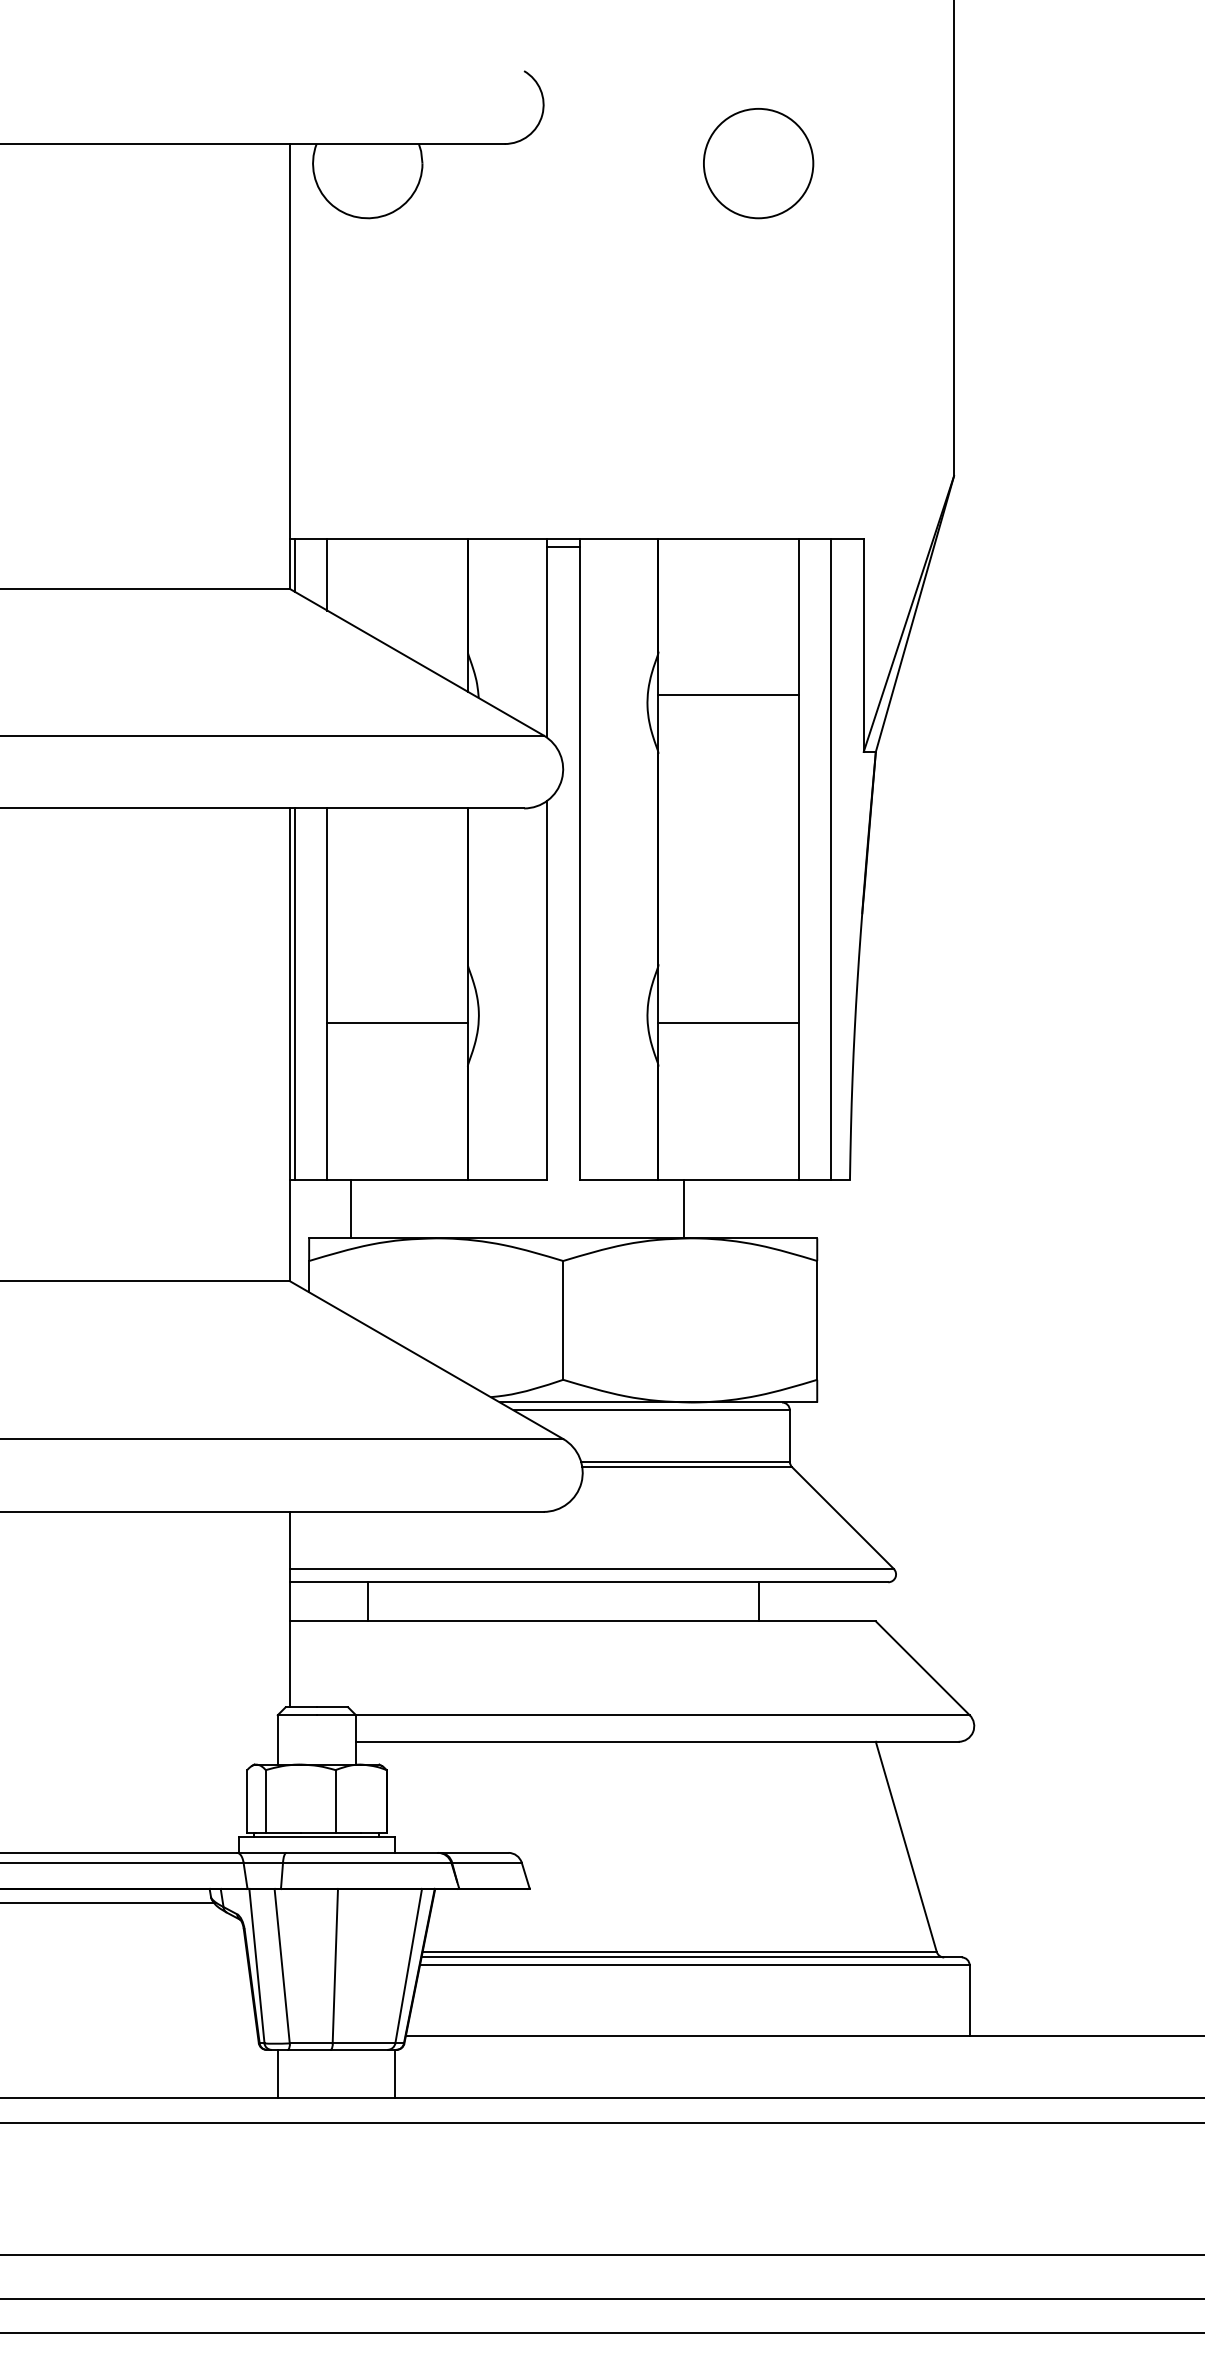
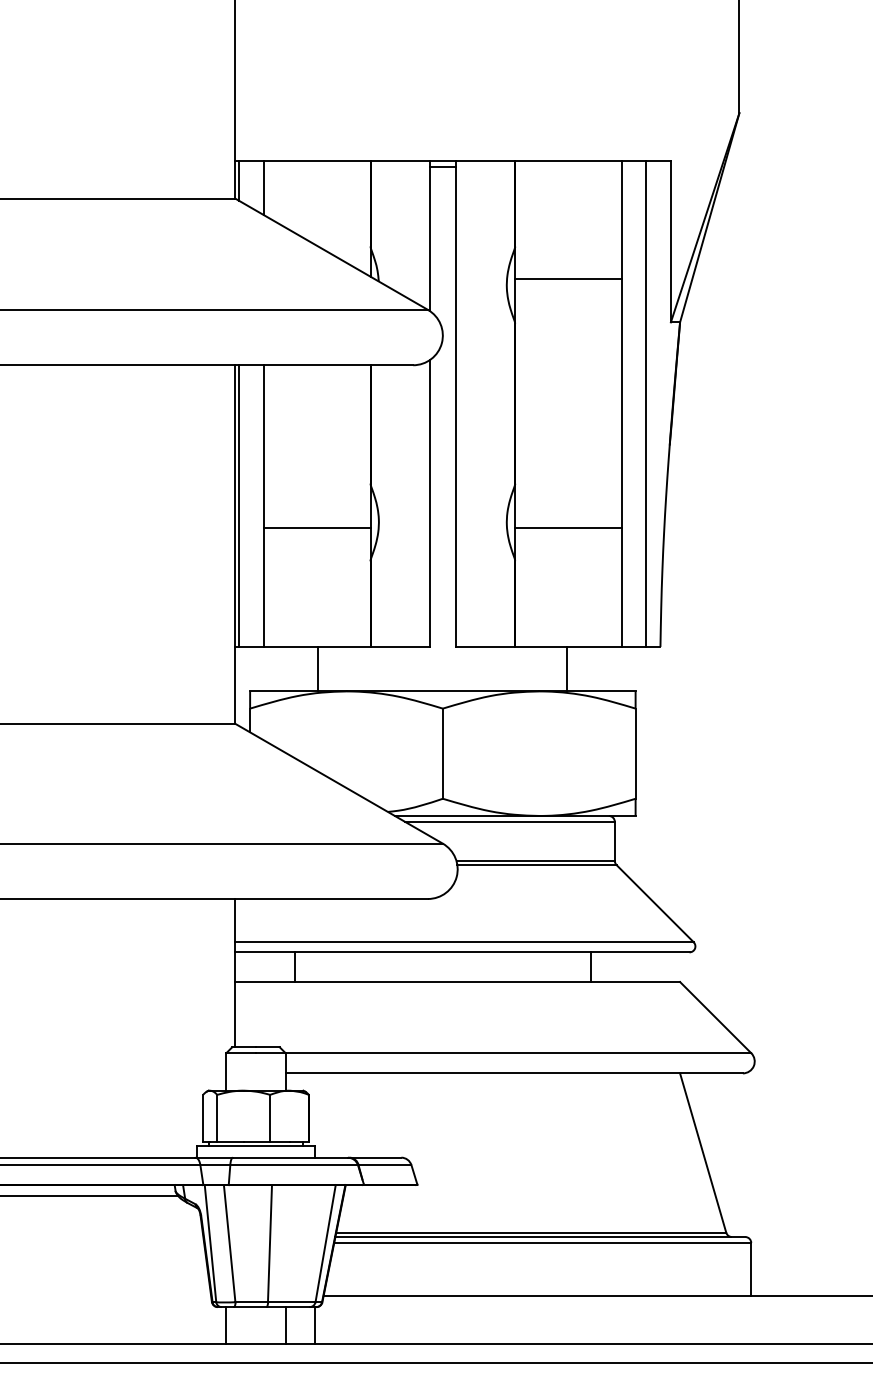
line: (351, 1208) -> (318, 668), moved
line: (684, 1208) -> (567, 668), moved
line: (355, 2073) -> (285, 1325), added

